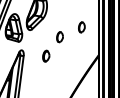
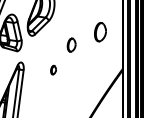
part: (81, 27) -> (100, 32), size x1.4
part: (46, 55) -> (53, 69), size x0.6

